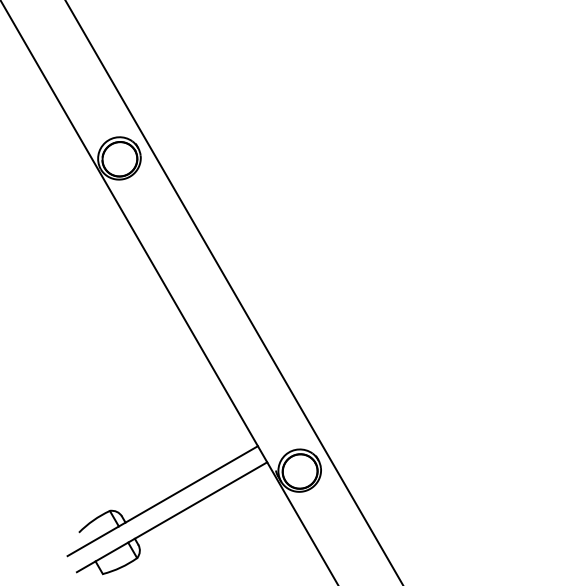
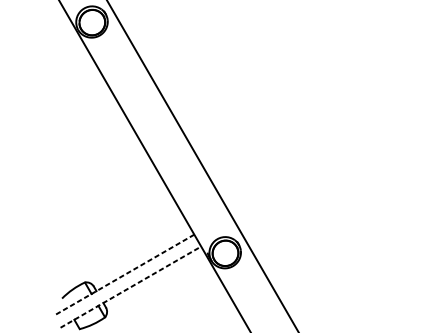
line: (162, 501) -> (123, 275), solid -> dashed
line: (172, 517) -> (131, 287), solid -> dashed

